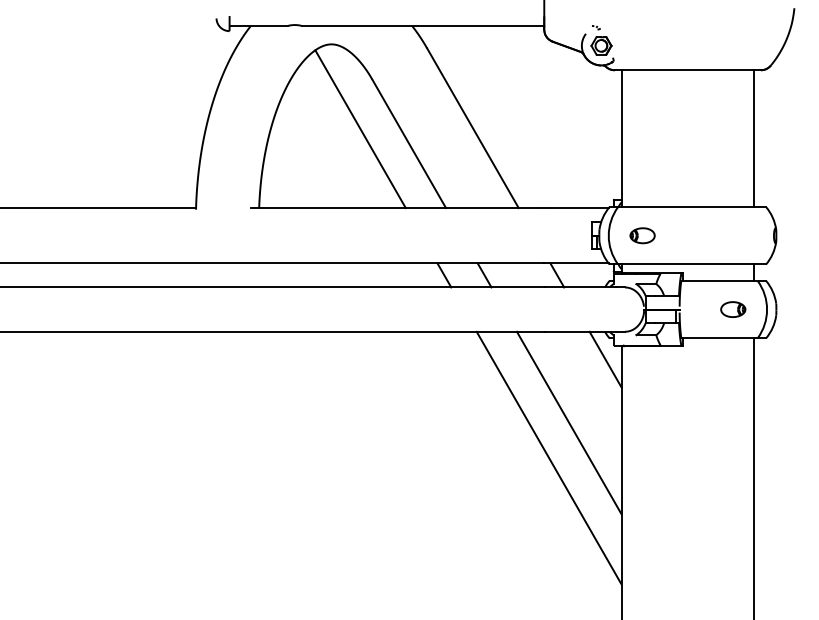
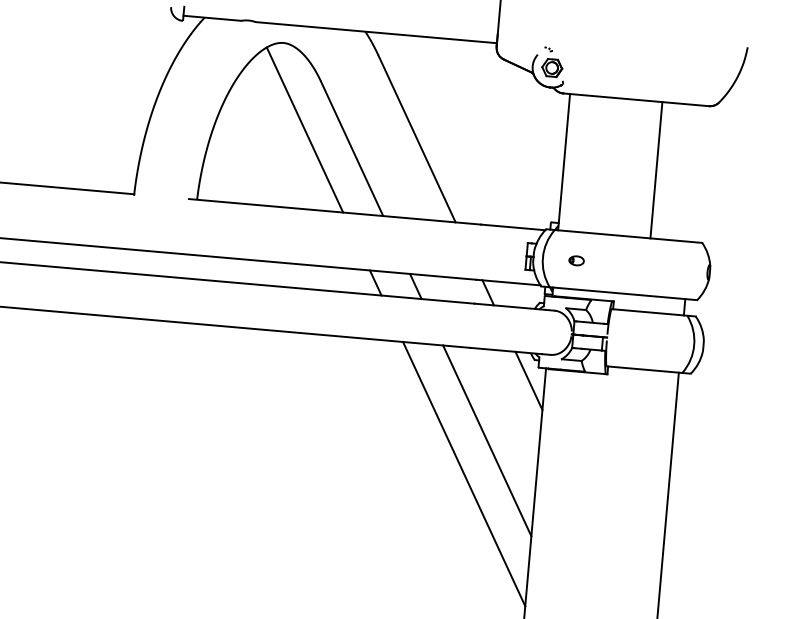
line: (754, 138) -> (656, 170), moved
part: (642, 235) -> (576, 260), size x0.6
part: (733, 309) -> (660, 342), removed

